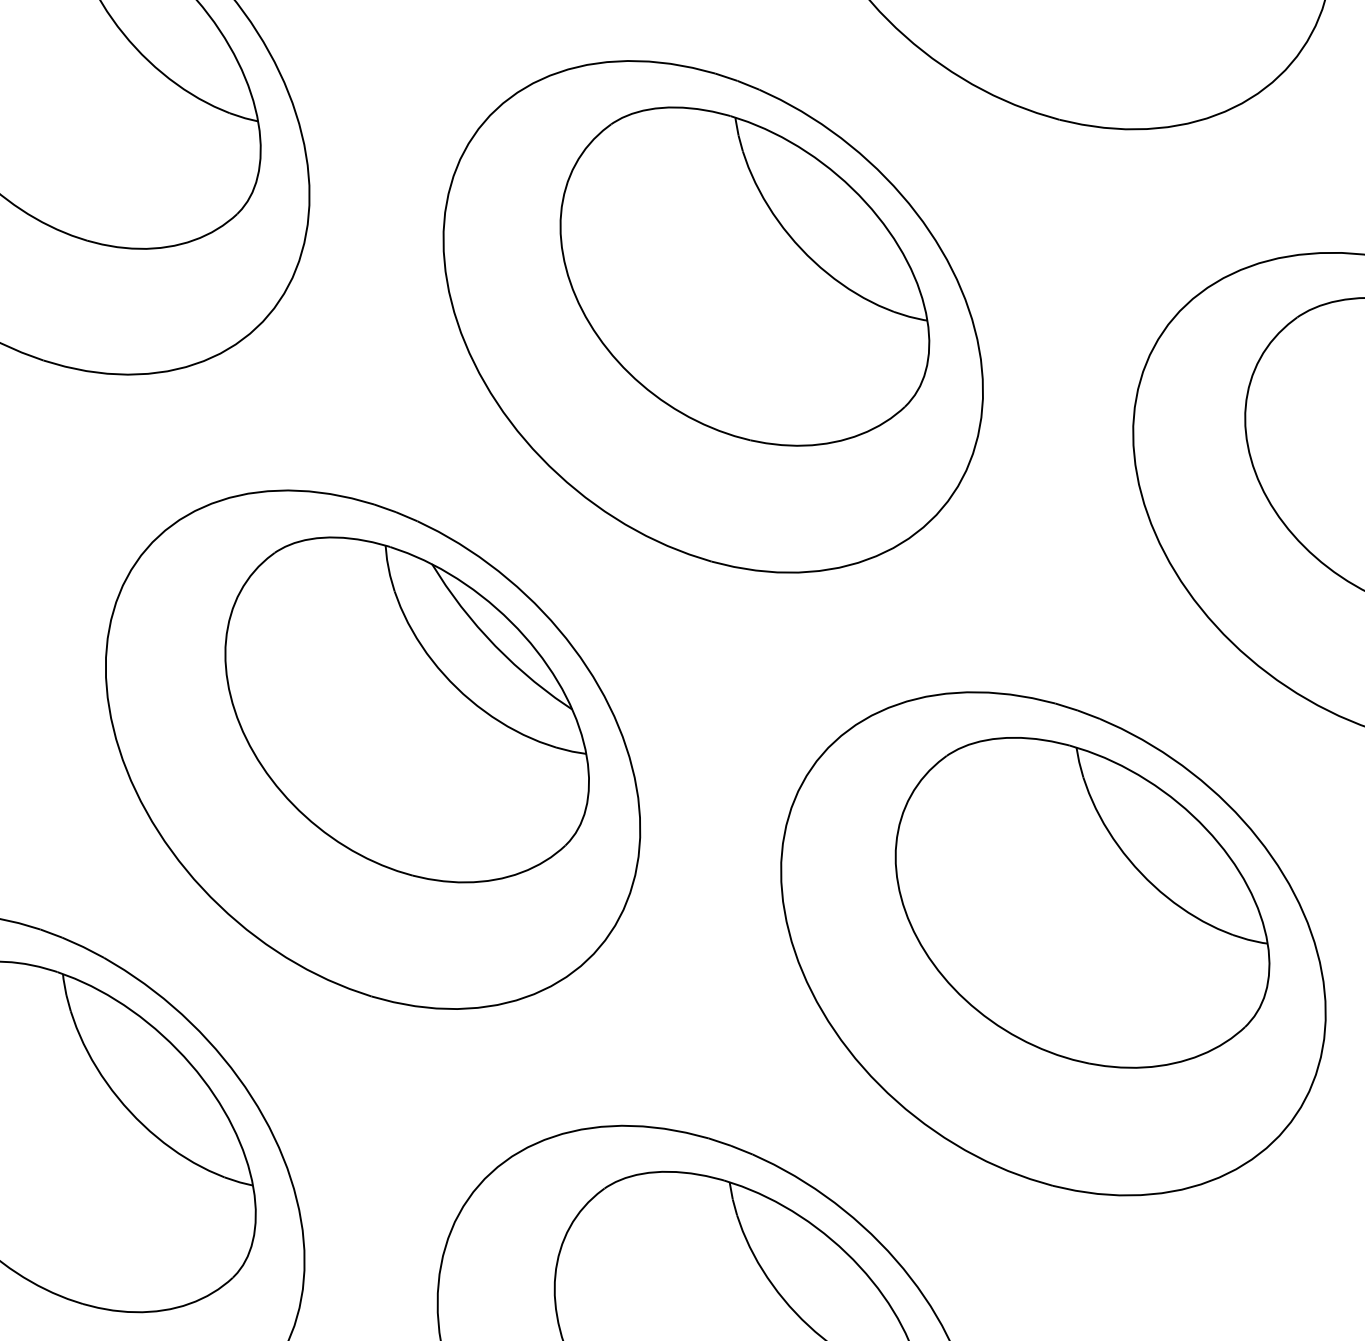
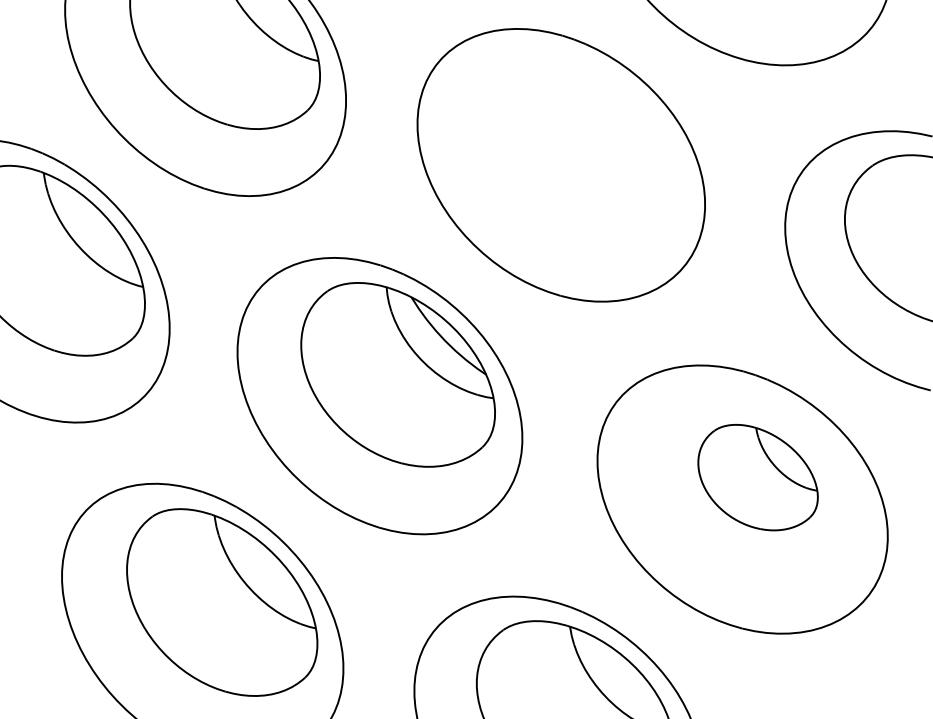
part: (745, 275) -> (578, 143), removed
part: (1081, 902) -> (757, 477), size x0.6

